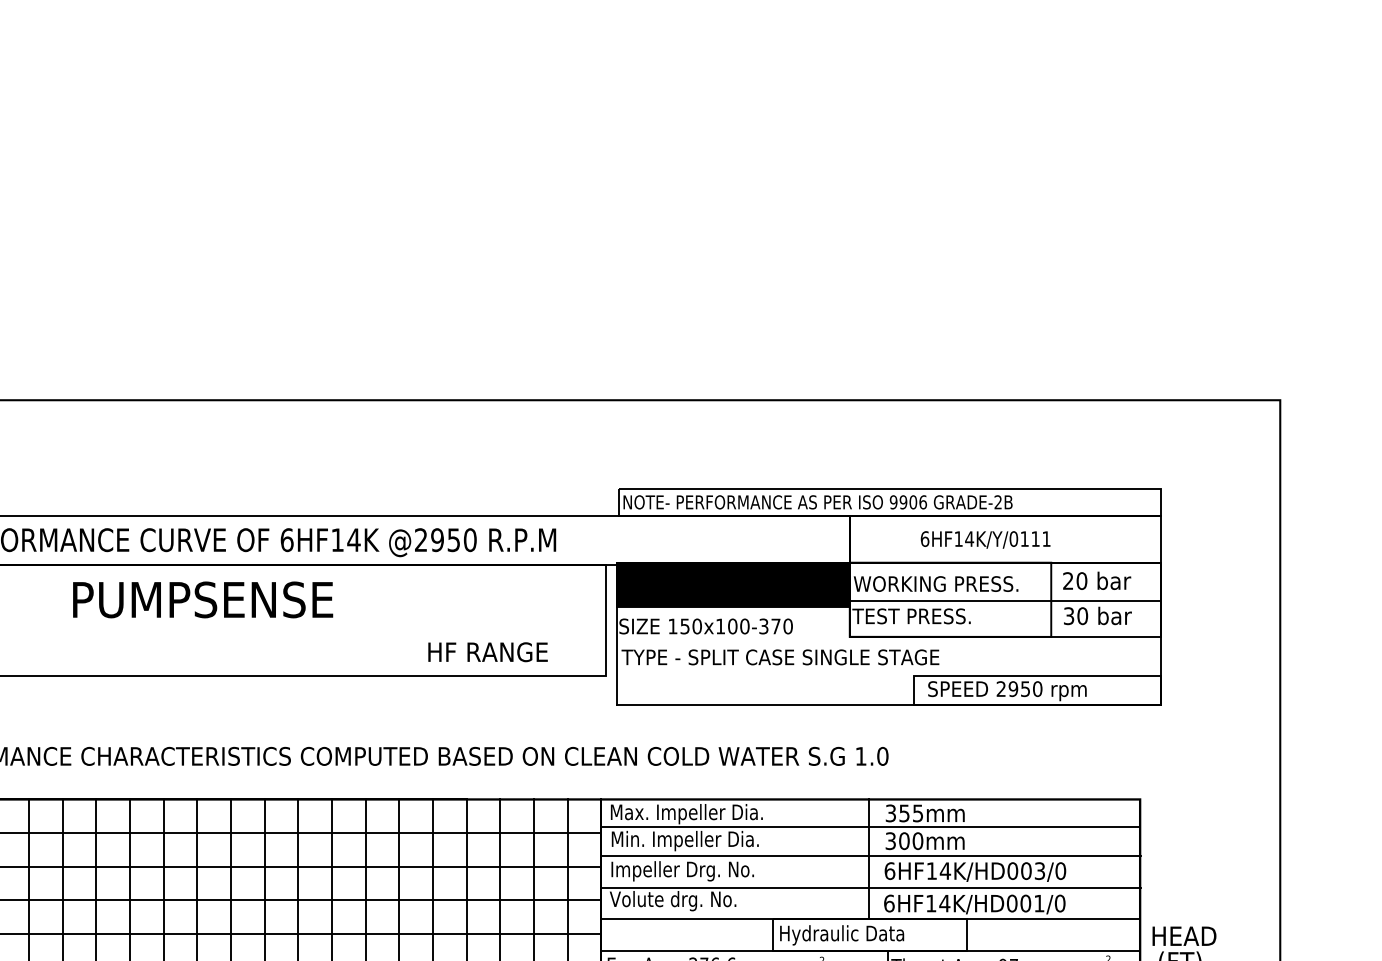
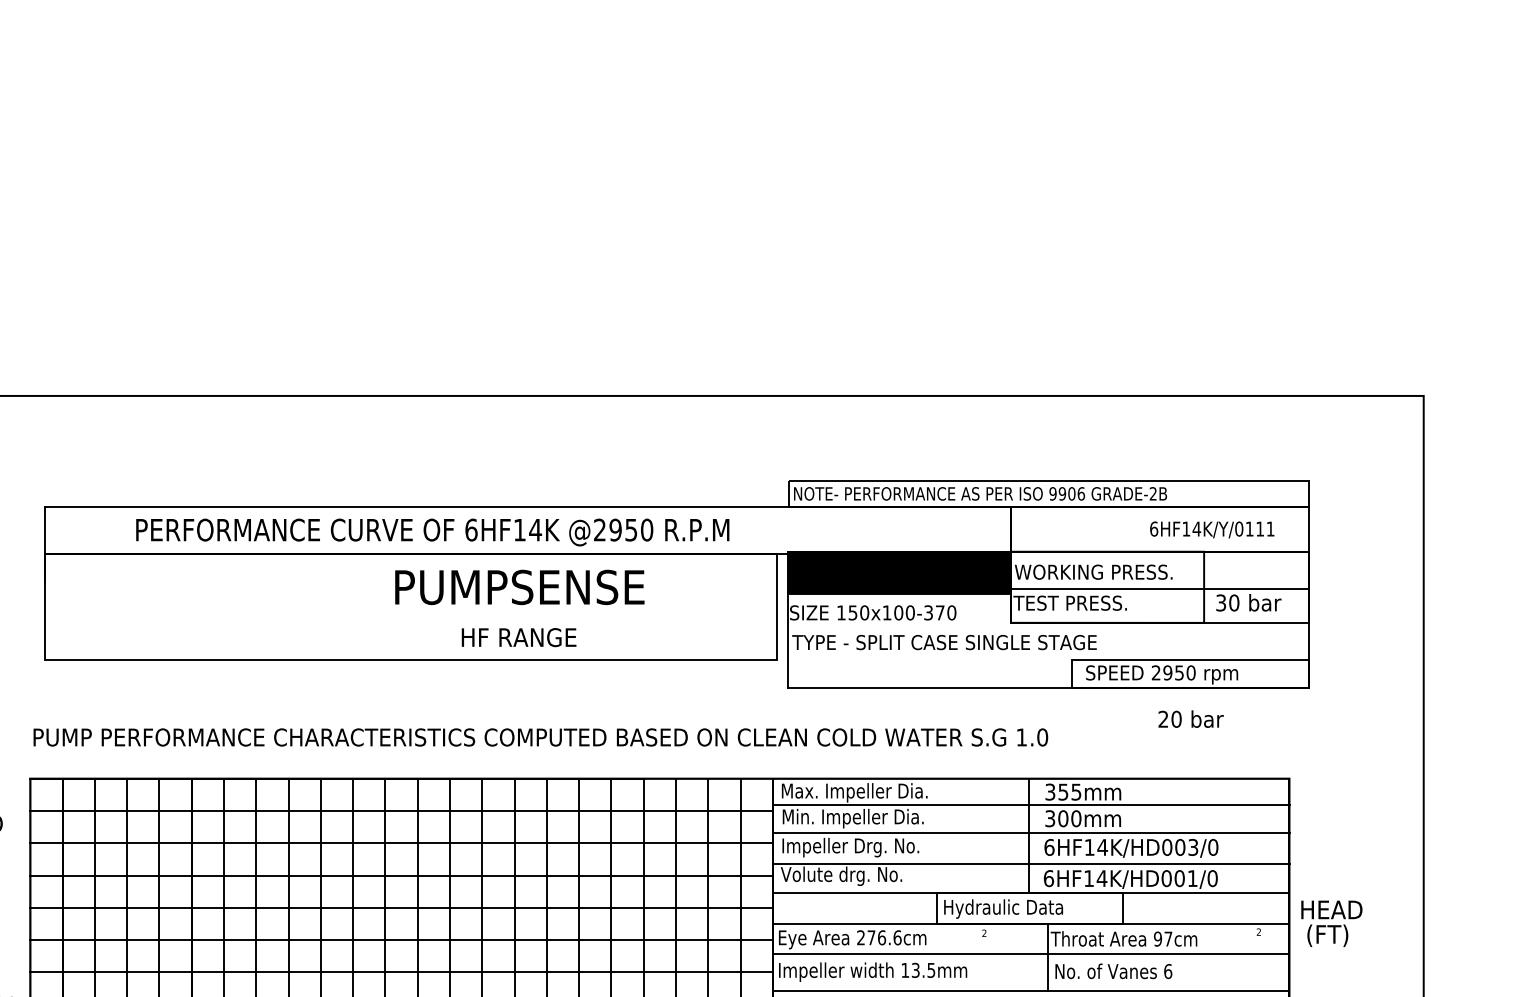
text: (985, 539) -> (1212, 529), moved
text: (1096, 580) -> (1190, 718), moved
text: (202, 599) -> (519, 587), moved
text: (487, 652) -> (518, 637), moved

